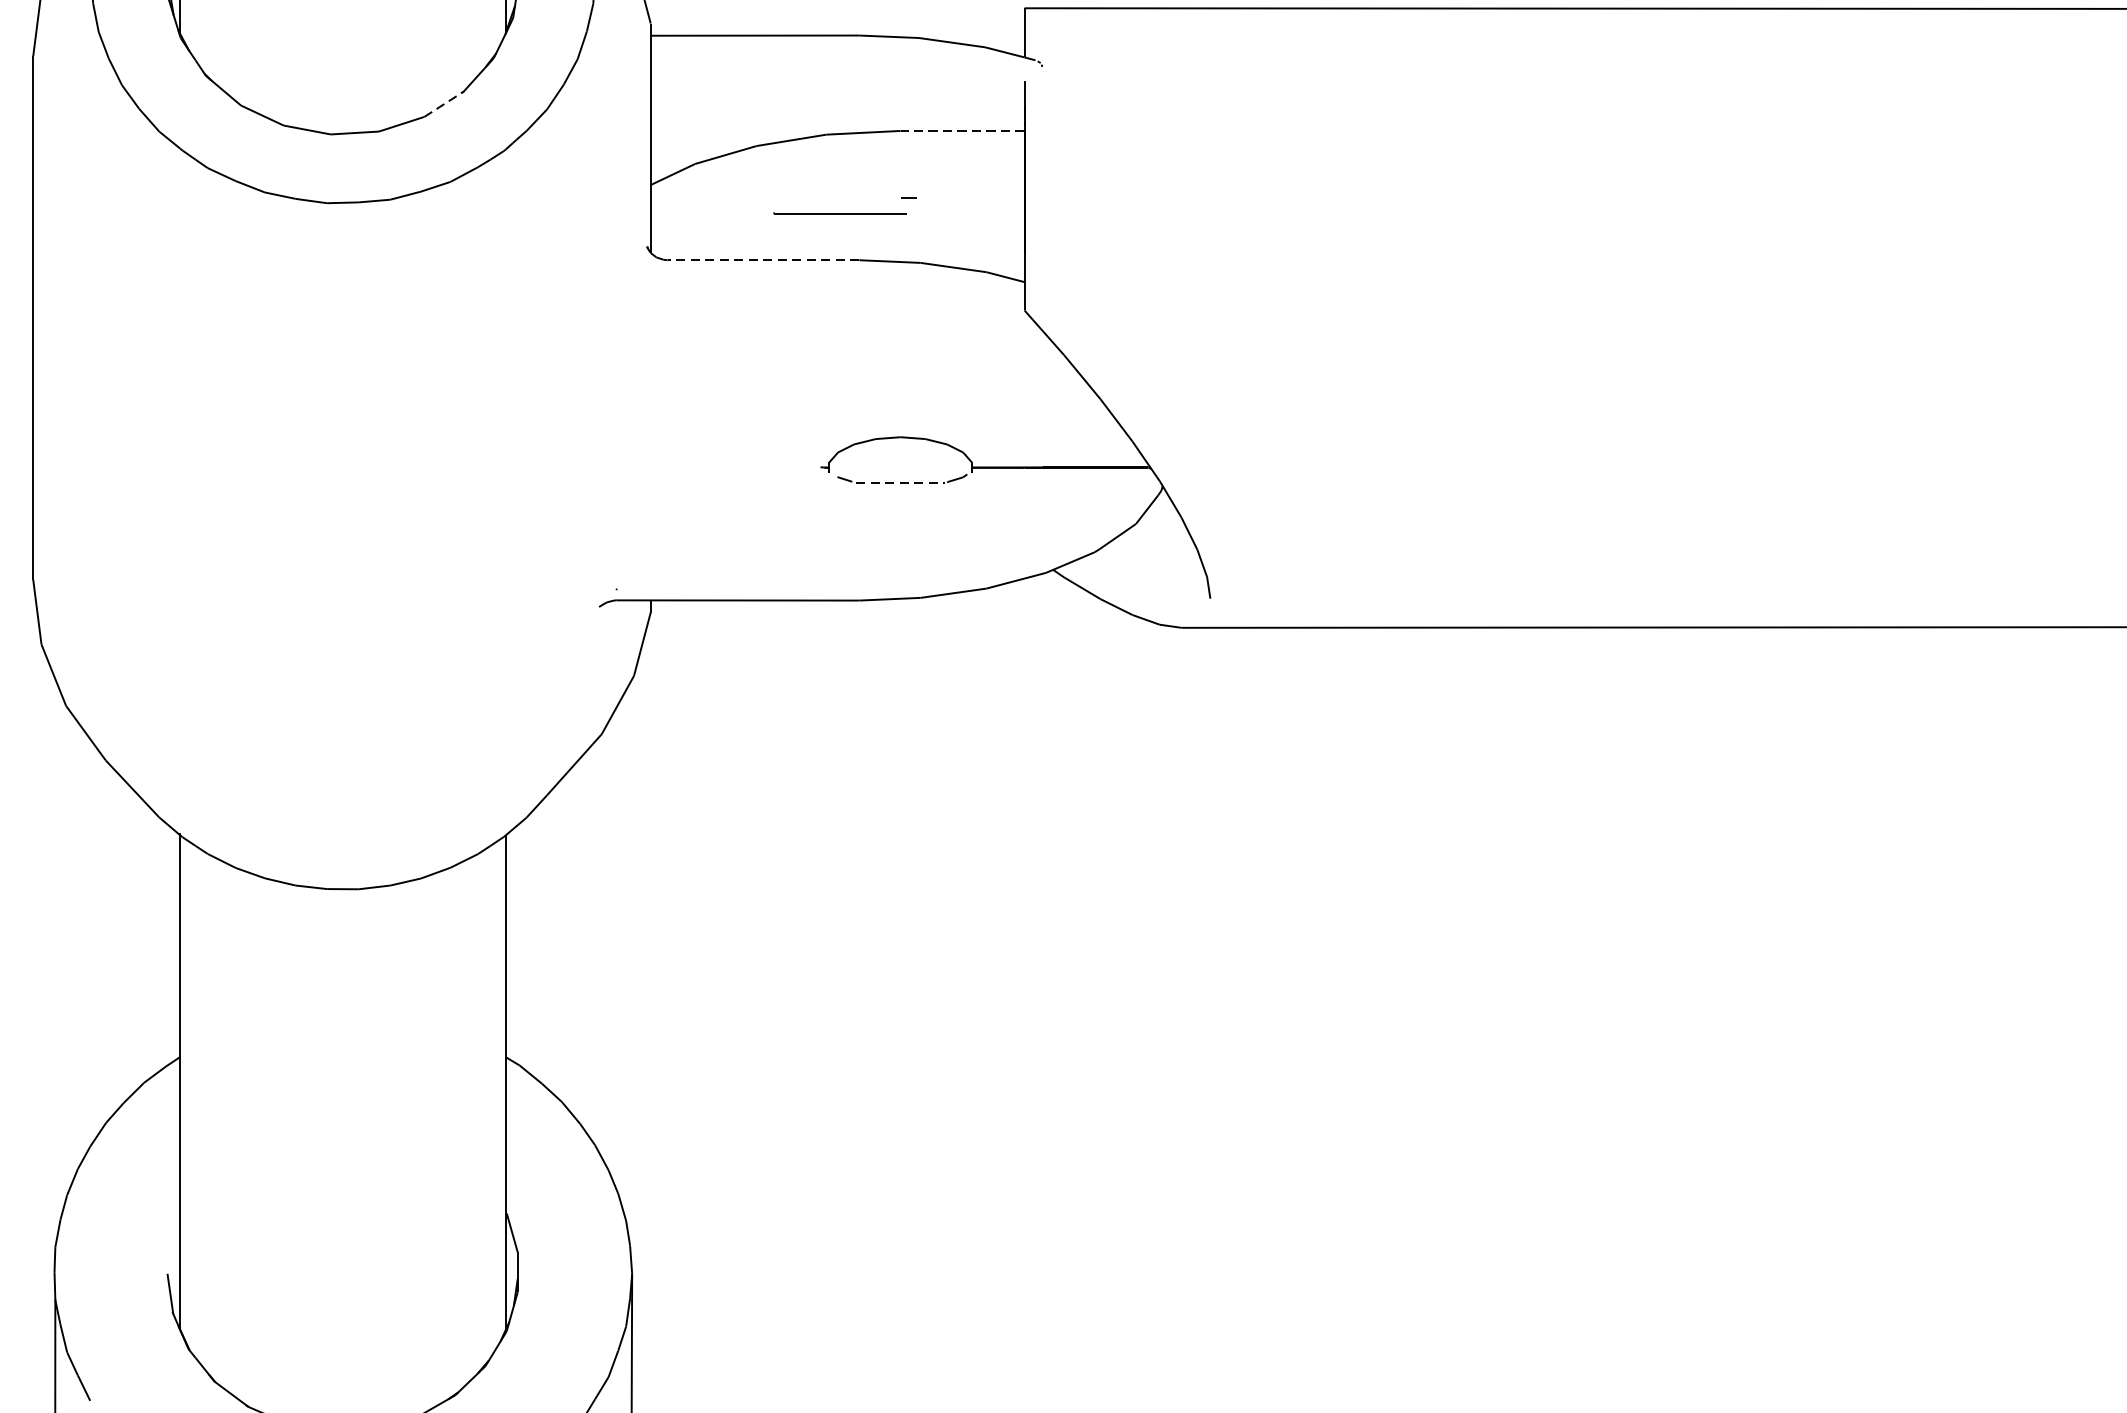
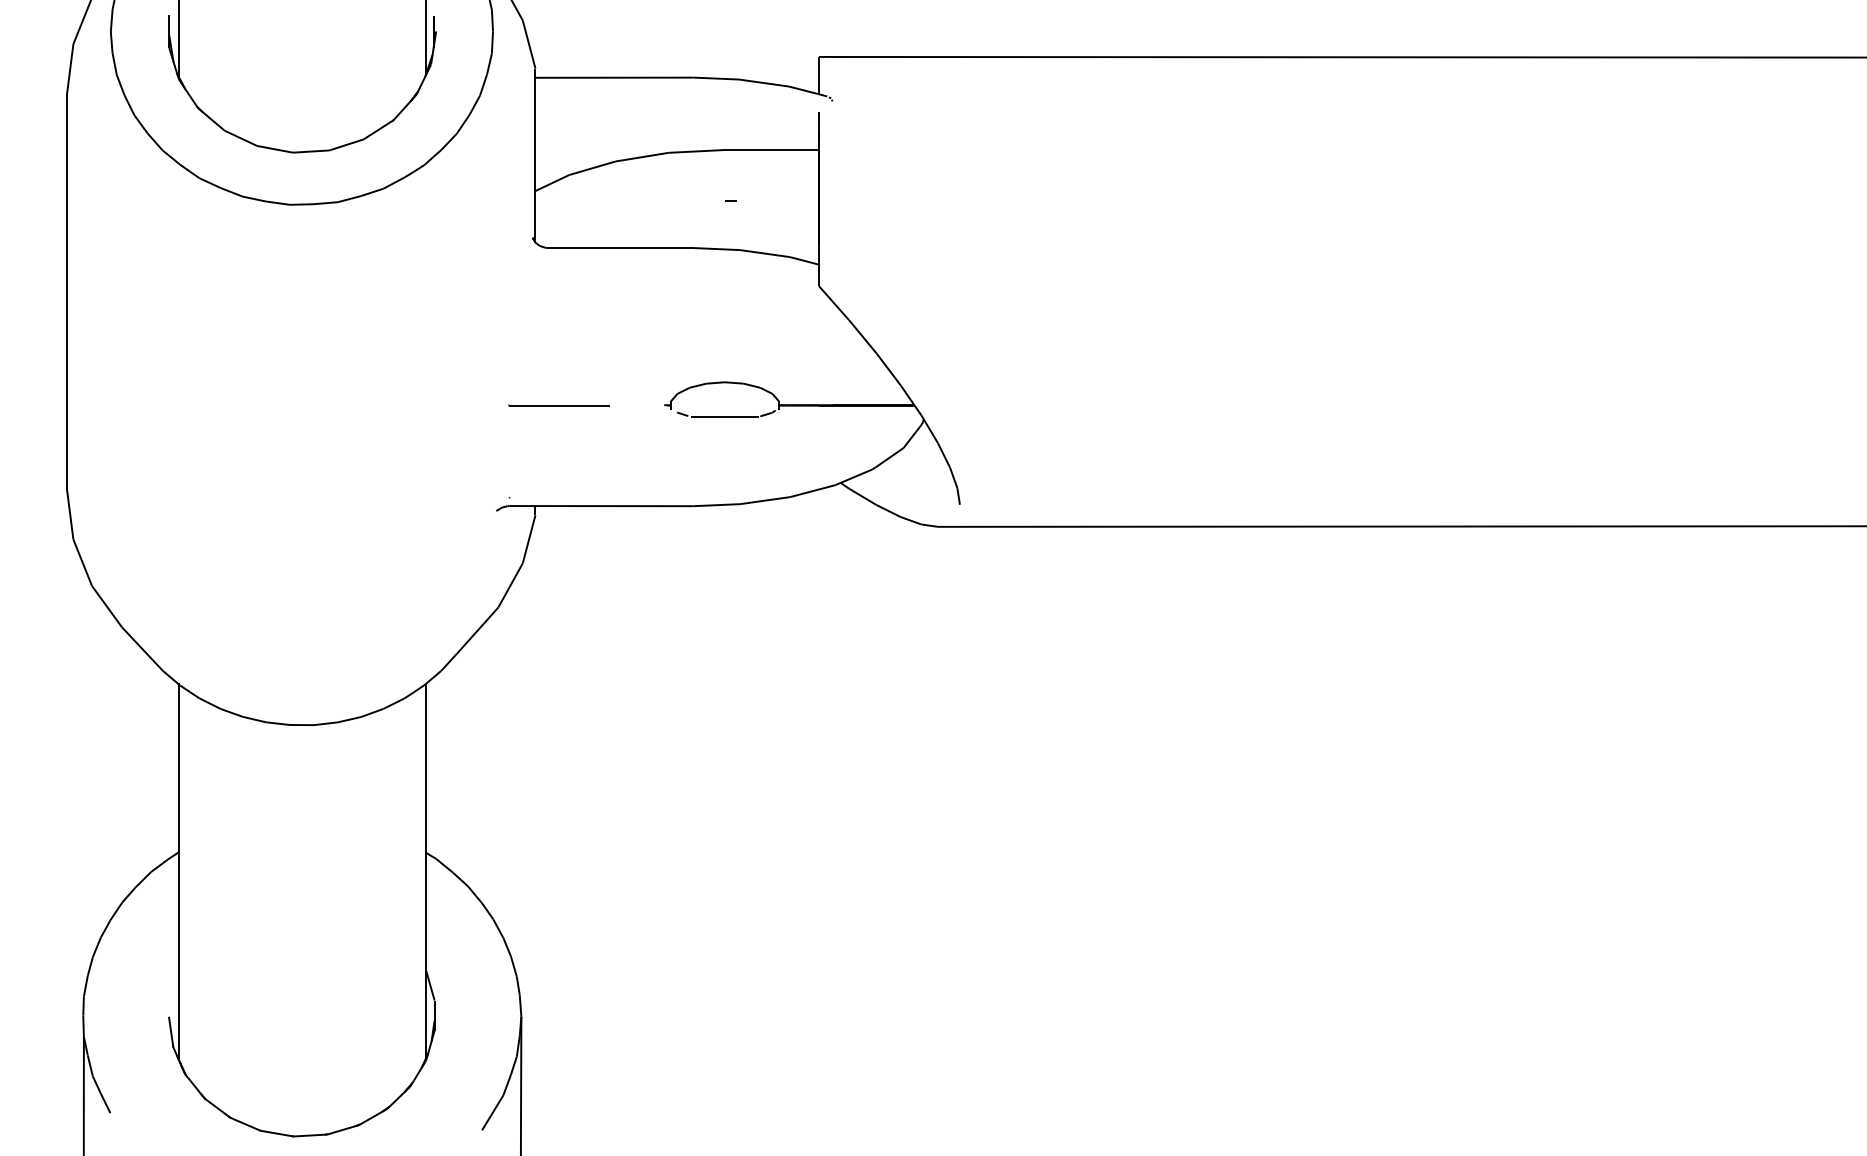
line: (443, 103) -> (378, 129), dashed -> solid
line: (961, 131) -> (771, 150), dashed -> solid
line: (839, 213) -> (558, 405), moved
line: (762, 260) -> (620, 248), dashed -> solid
line: (899, 482) -> (724, 416), dashed -> solid

